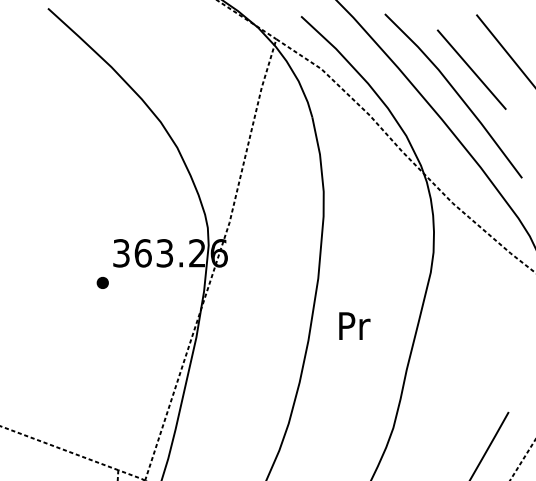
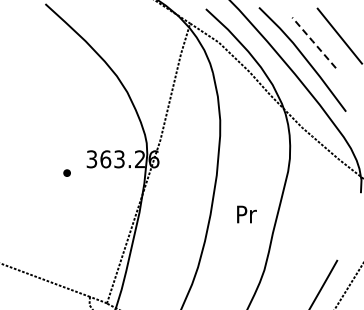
line: (470, 69) -> (313, 42), solid -> dashed
part: (101, 281) -> (66, 172), moved
text: (354, 326) -> (246, 214), moved

